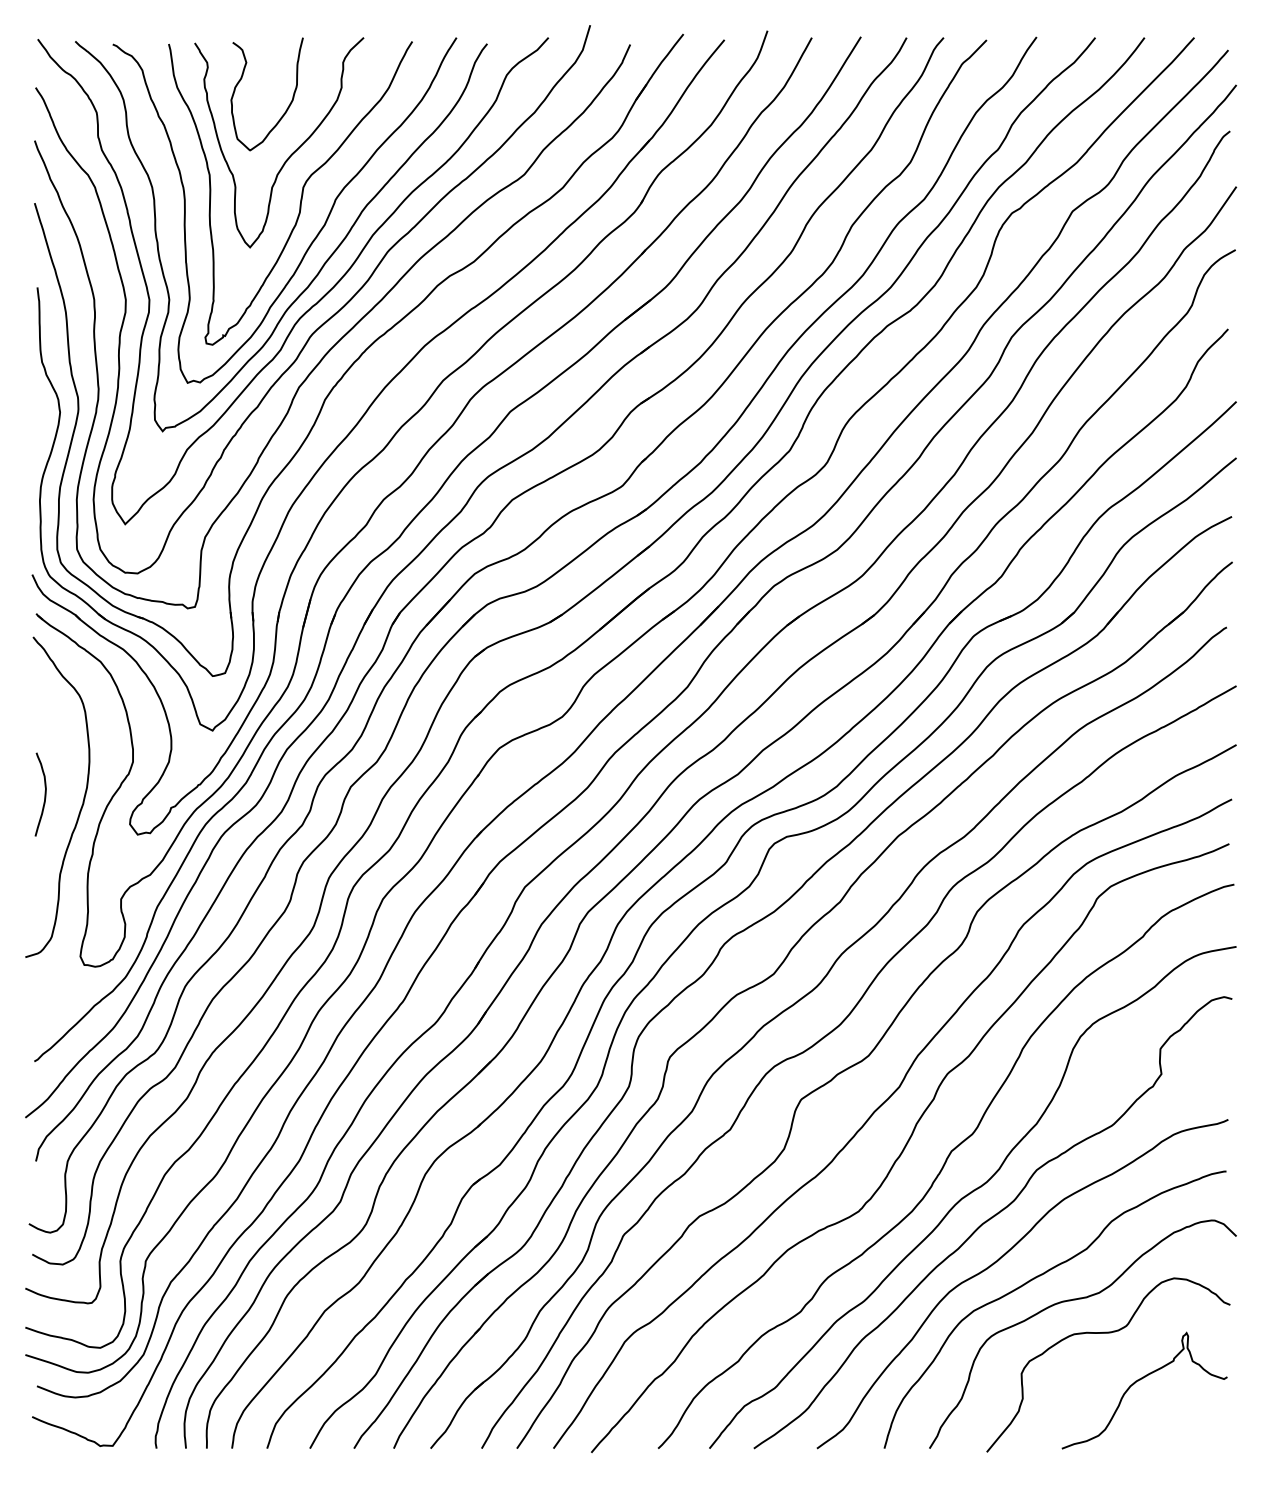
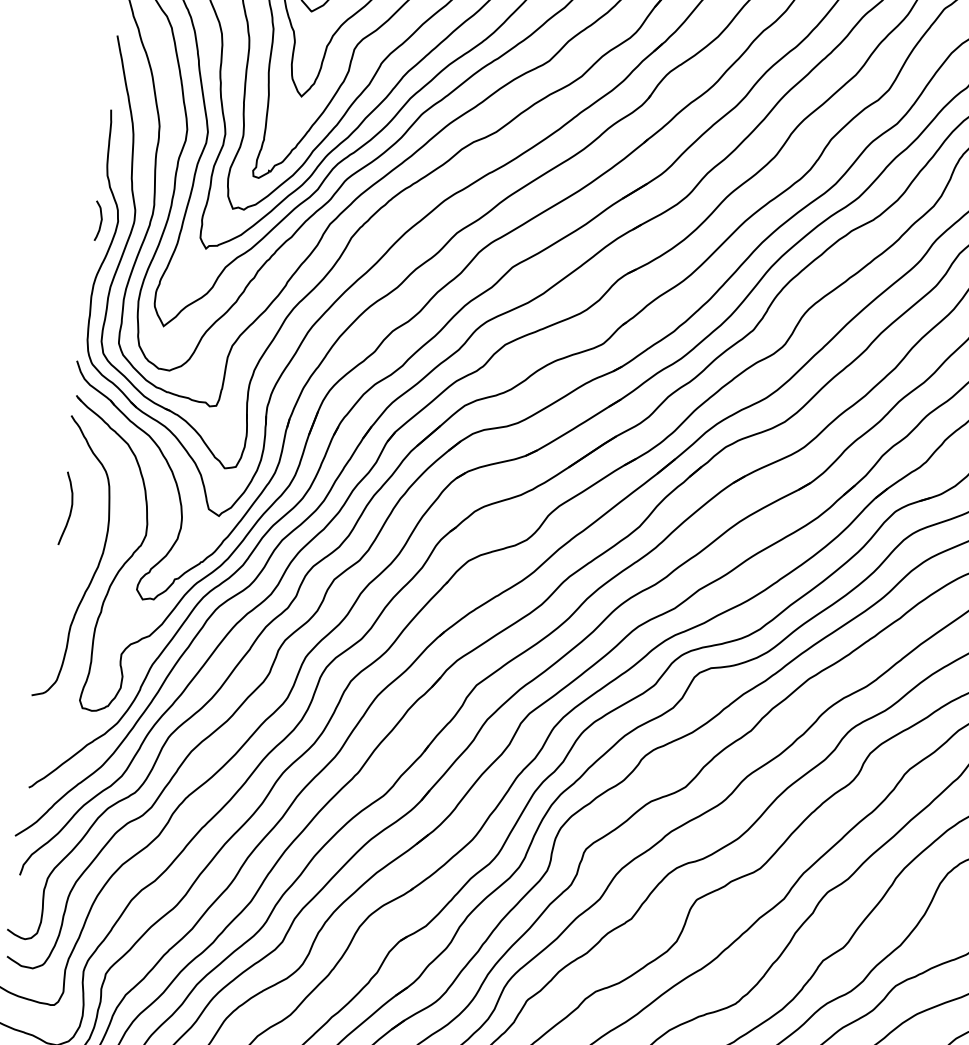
curve: (40, 414) -> (100, 221), added
curve: (44, 794) -> (70, 509), moved

